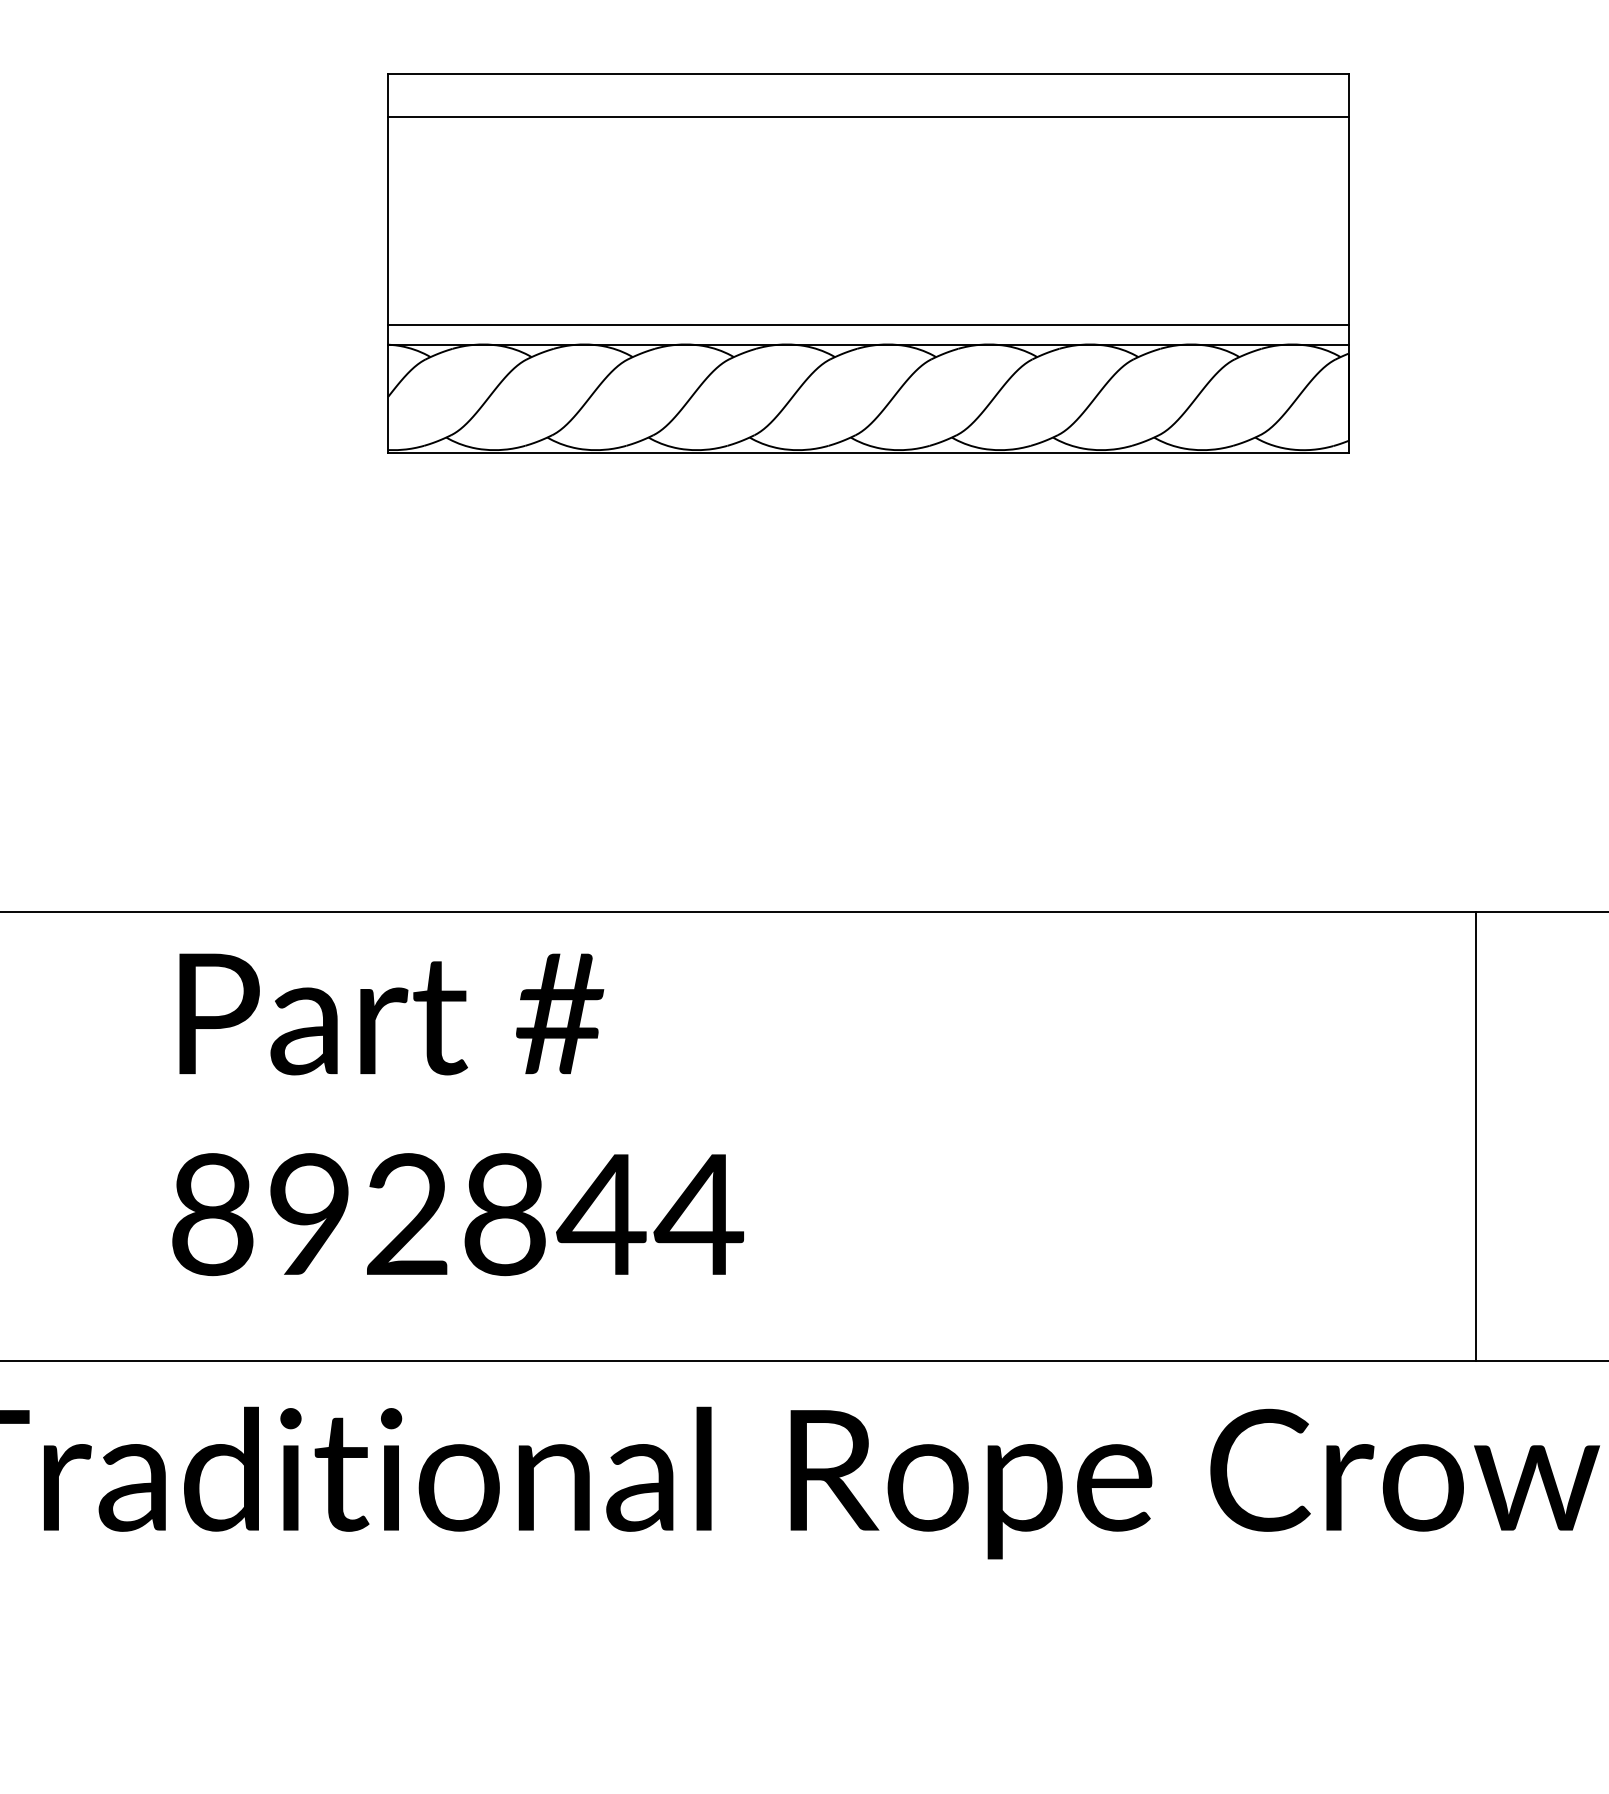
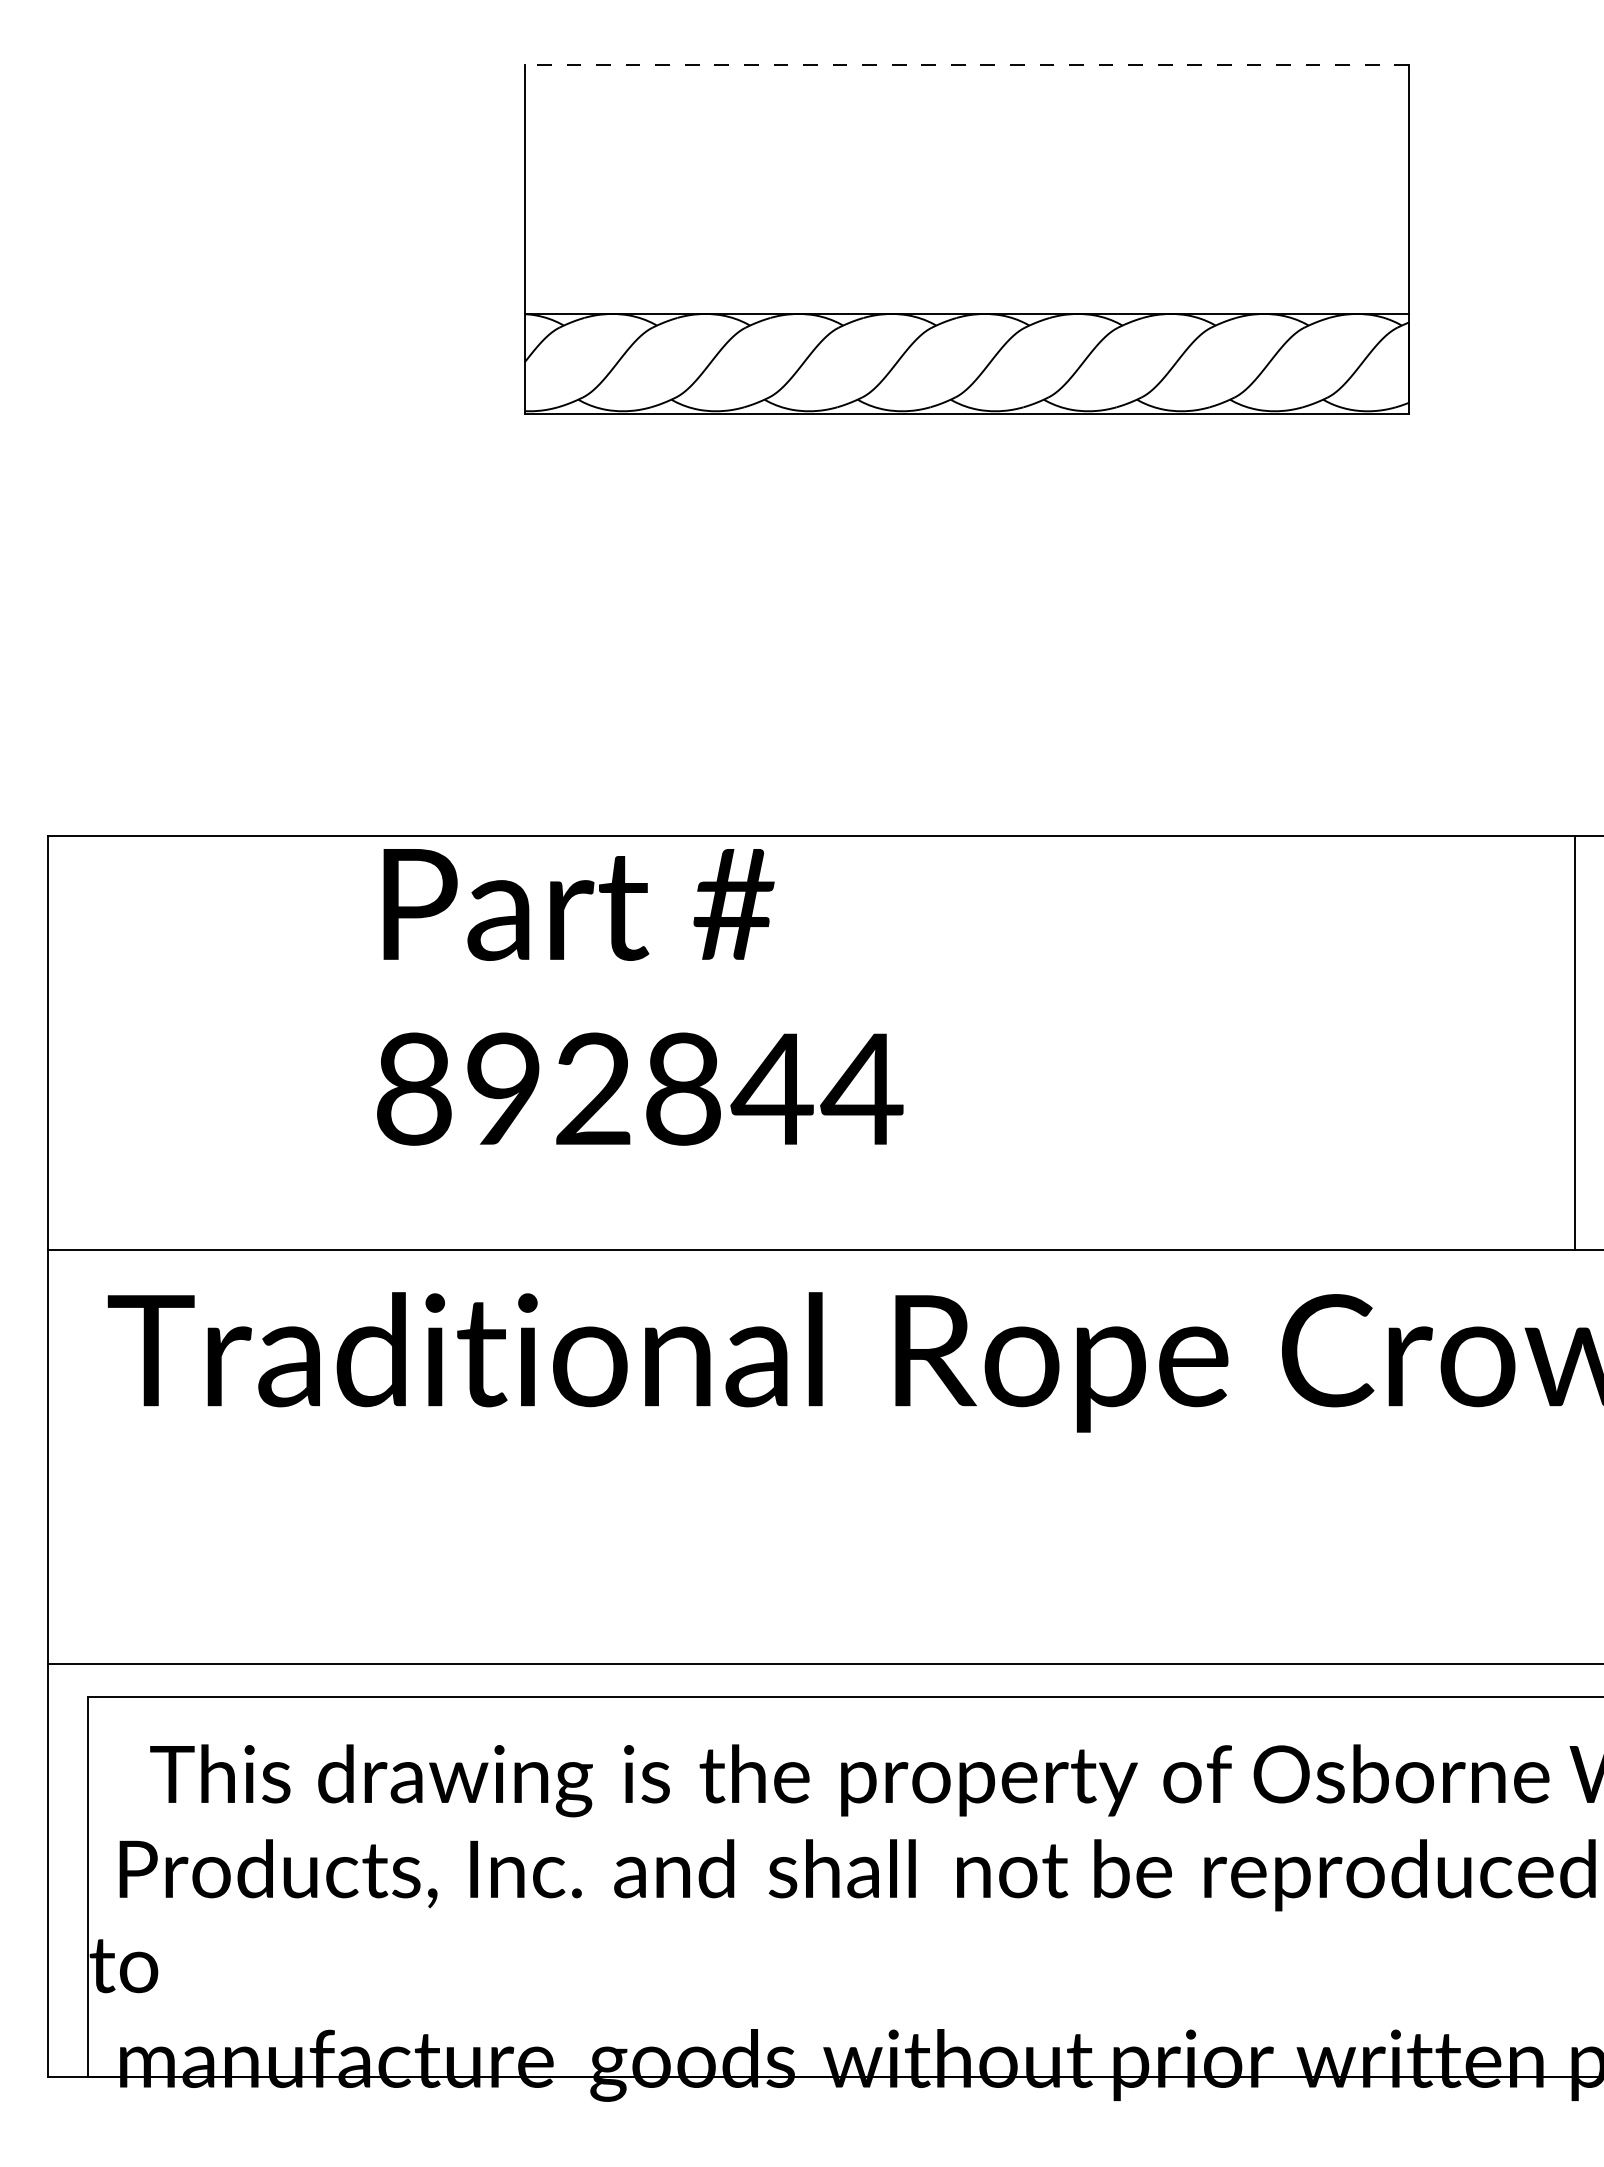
line: (867, 74) -> (966, 65), solid -> dashed
line: (867, 116) -> (966, 104), removed
line: (867, 324) -> (966, 295), removed
text: (458, 1115) -> (640, 997), moved
line: (1476, 1135) -> (1575, 1042), moved

